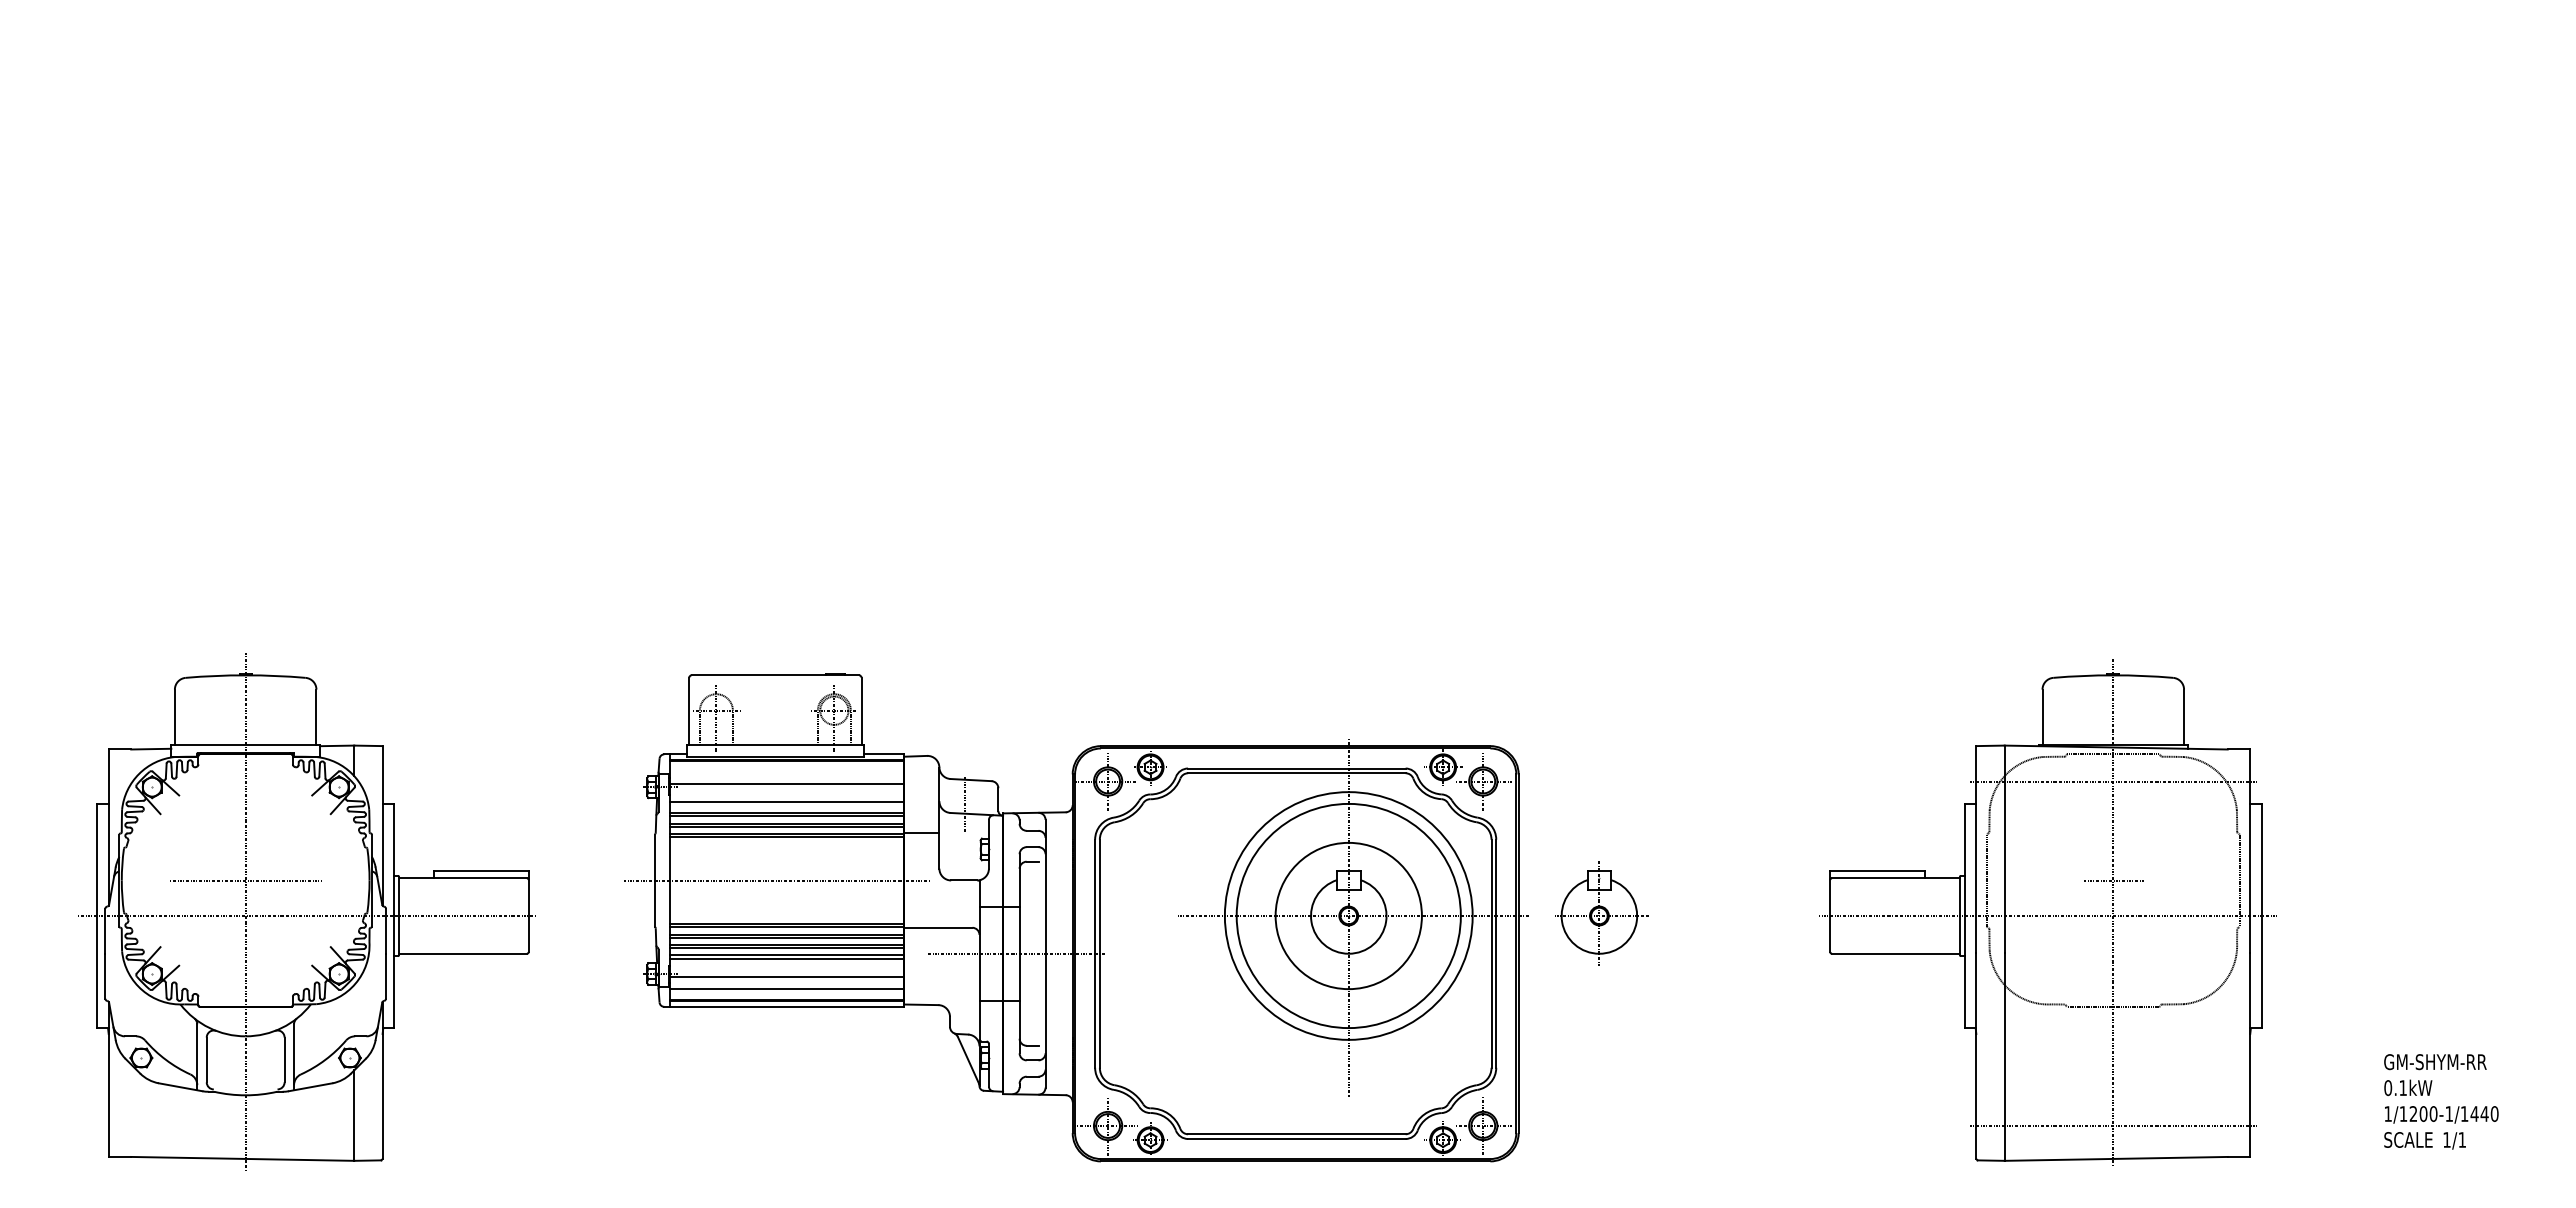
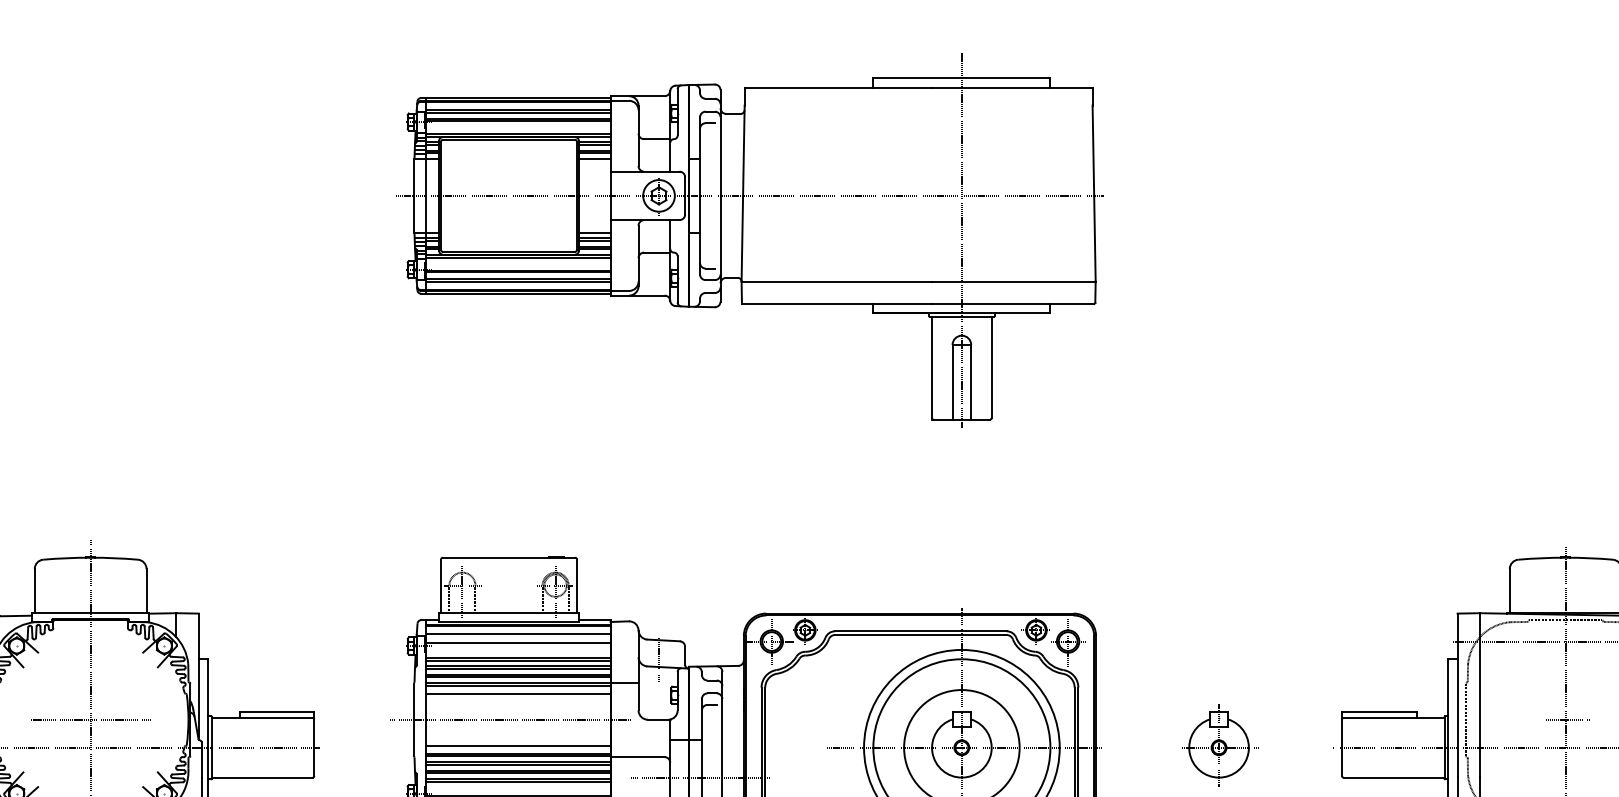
part: (1080, 273) -> (749, 240), added
line: (787, 771) -> (518, 633), added
line: (787, 805) -> (518, 660), added
line: (787, 847) -> (518, 693), added
line: (787, 913) -> (518, 745), added
part: (1601, 913) -> (1220, 745), moved

